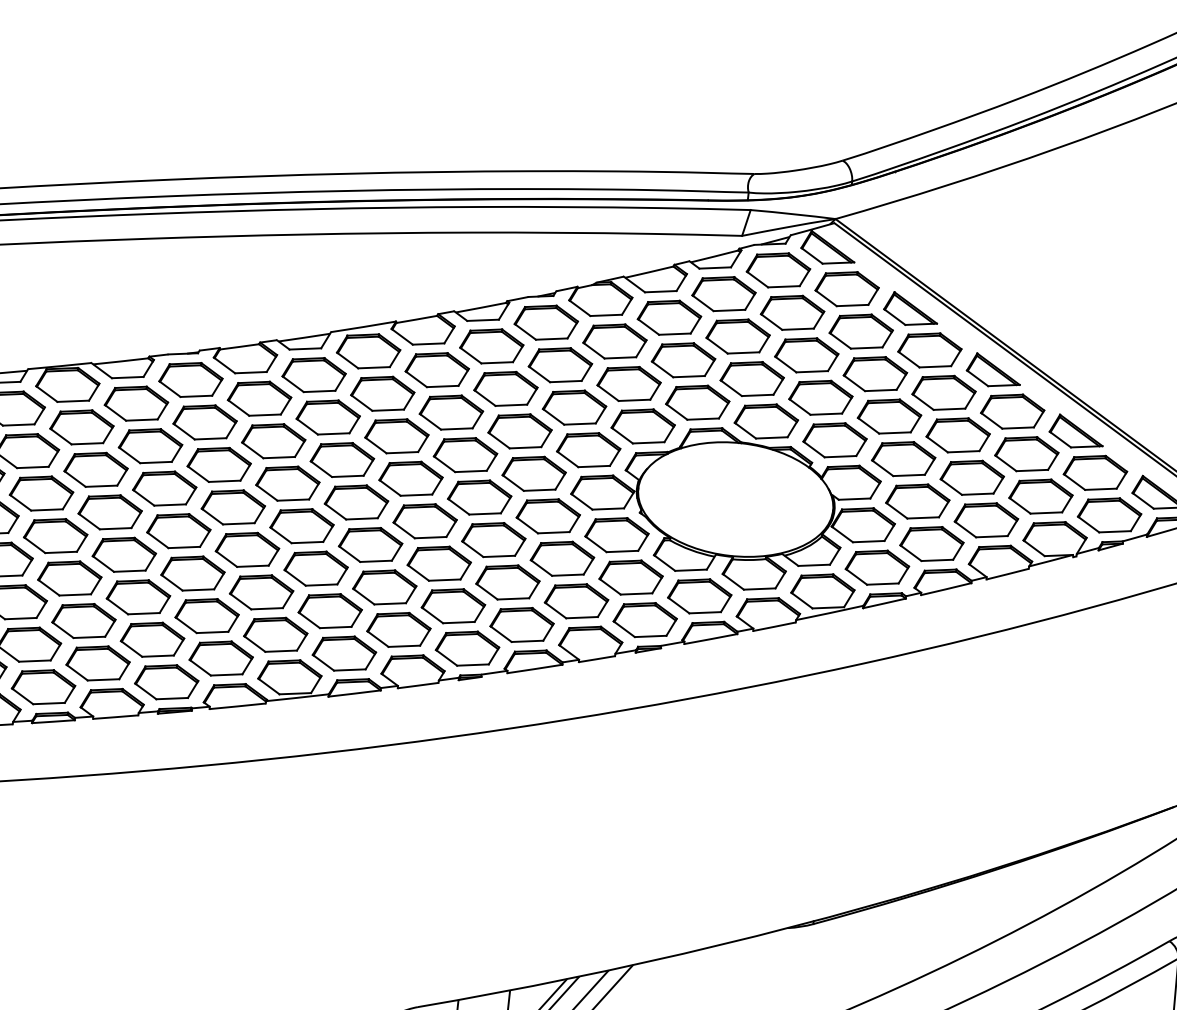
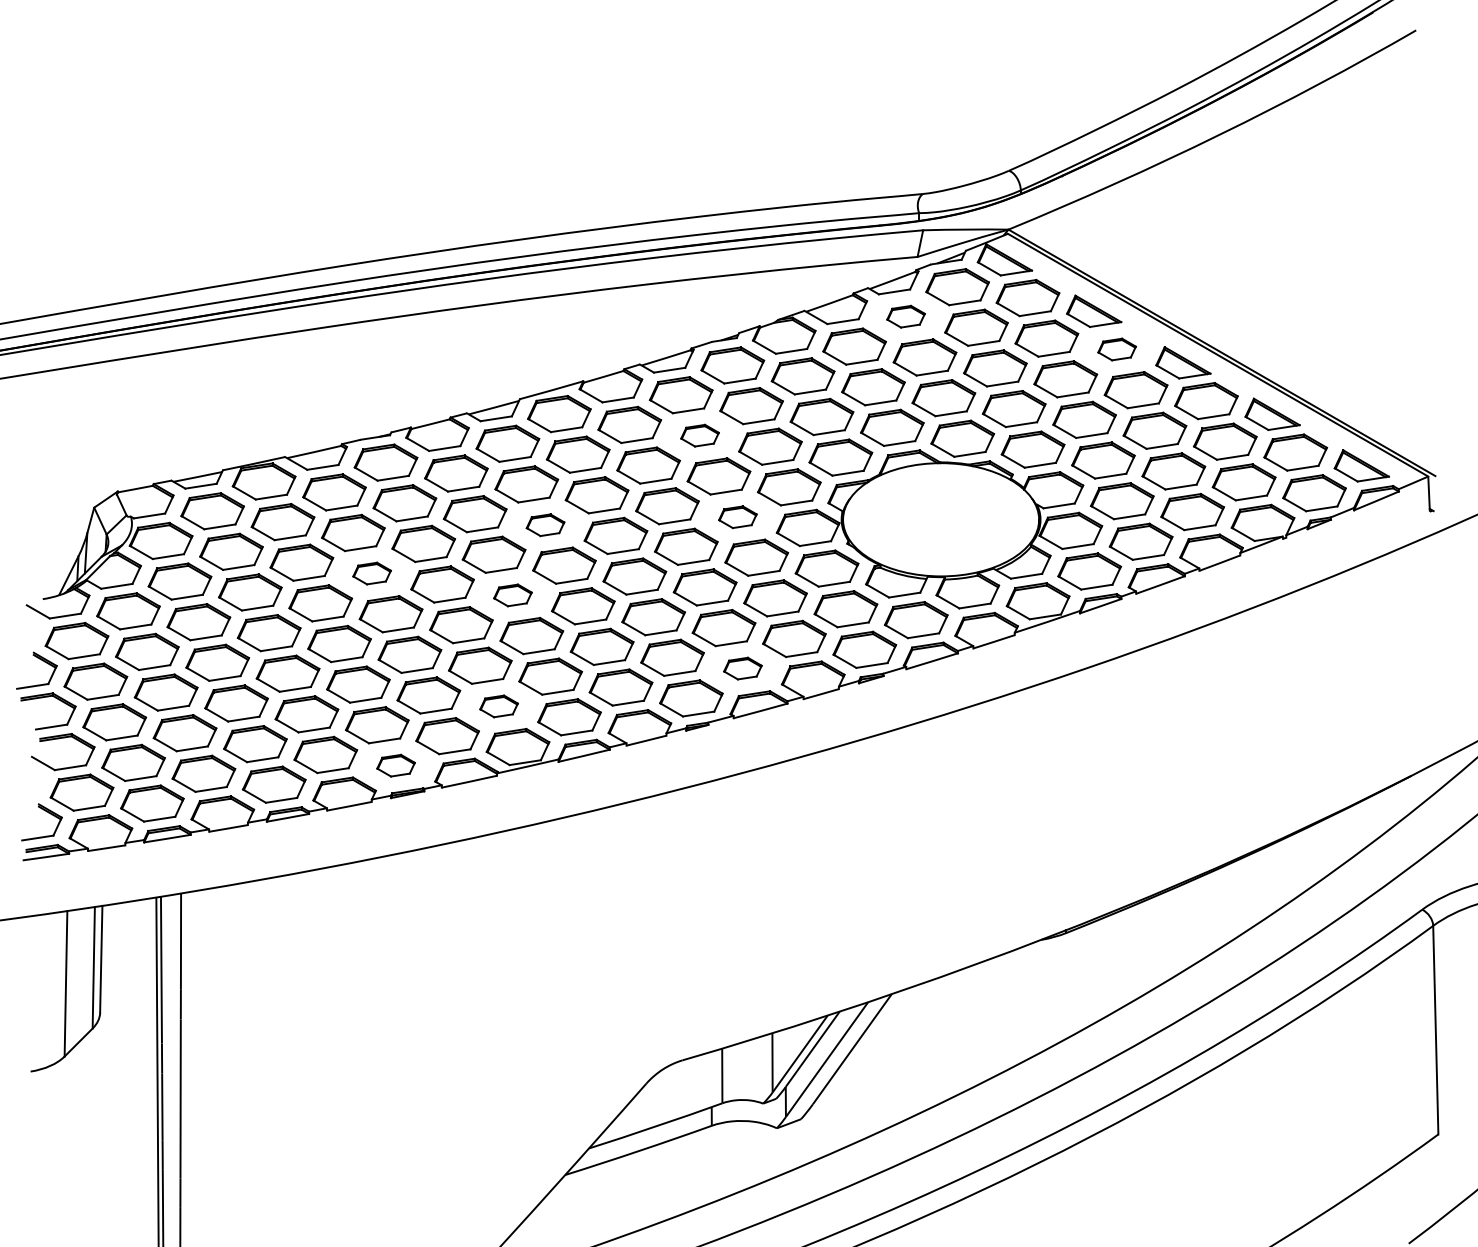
part: (723, 293) -> (905, 316), size x0.6
part: (929, 350) -> (1116, 349), size x0.6
part: (505, 388) -> (699, 435), size x0.6
part: (342, 460) -> (545, 525), size x0.6
part: (533, 474) -> (737, 517), size x0.6
part: (164, 488) -> (371, 573), size x0.6
part: (301, 526) -> (512, 595), size x0.6
part: (521, 624) -> (742, 668), size x0.6
part: (275, 634) -> (498, 706), size x0.6
part: (166, 681) -> (395, 765), size x0.6

